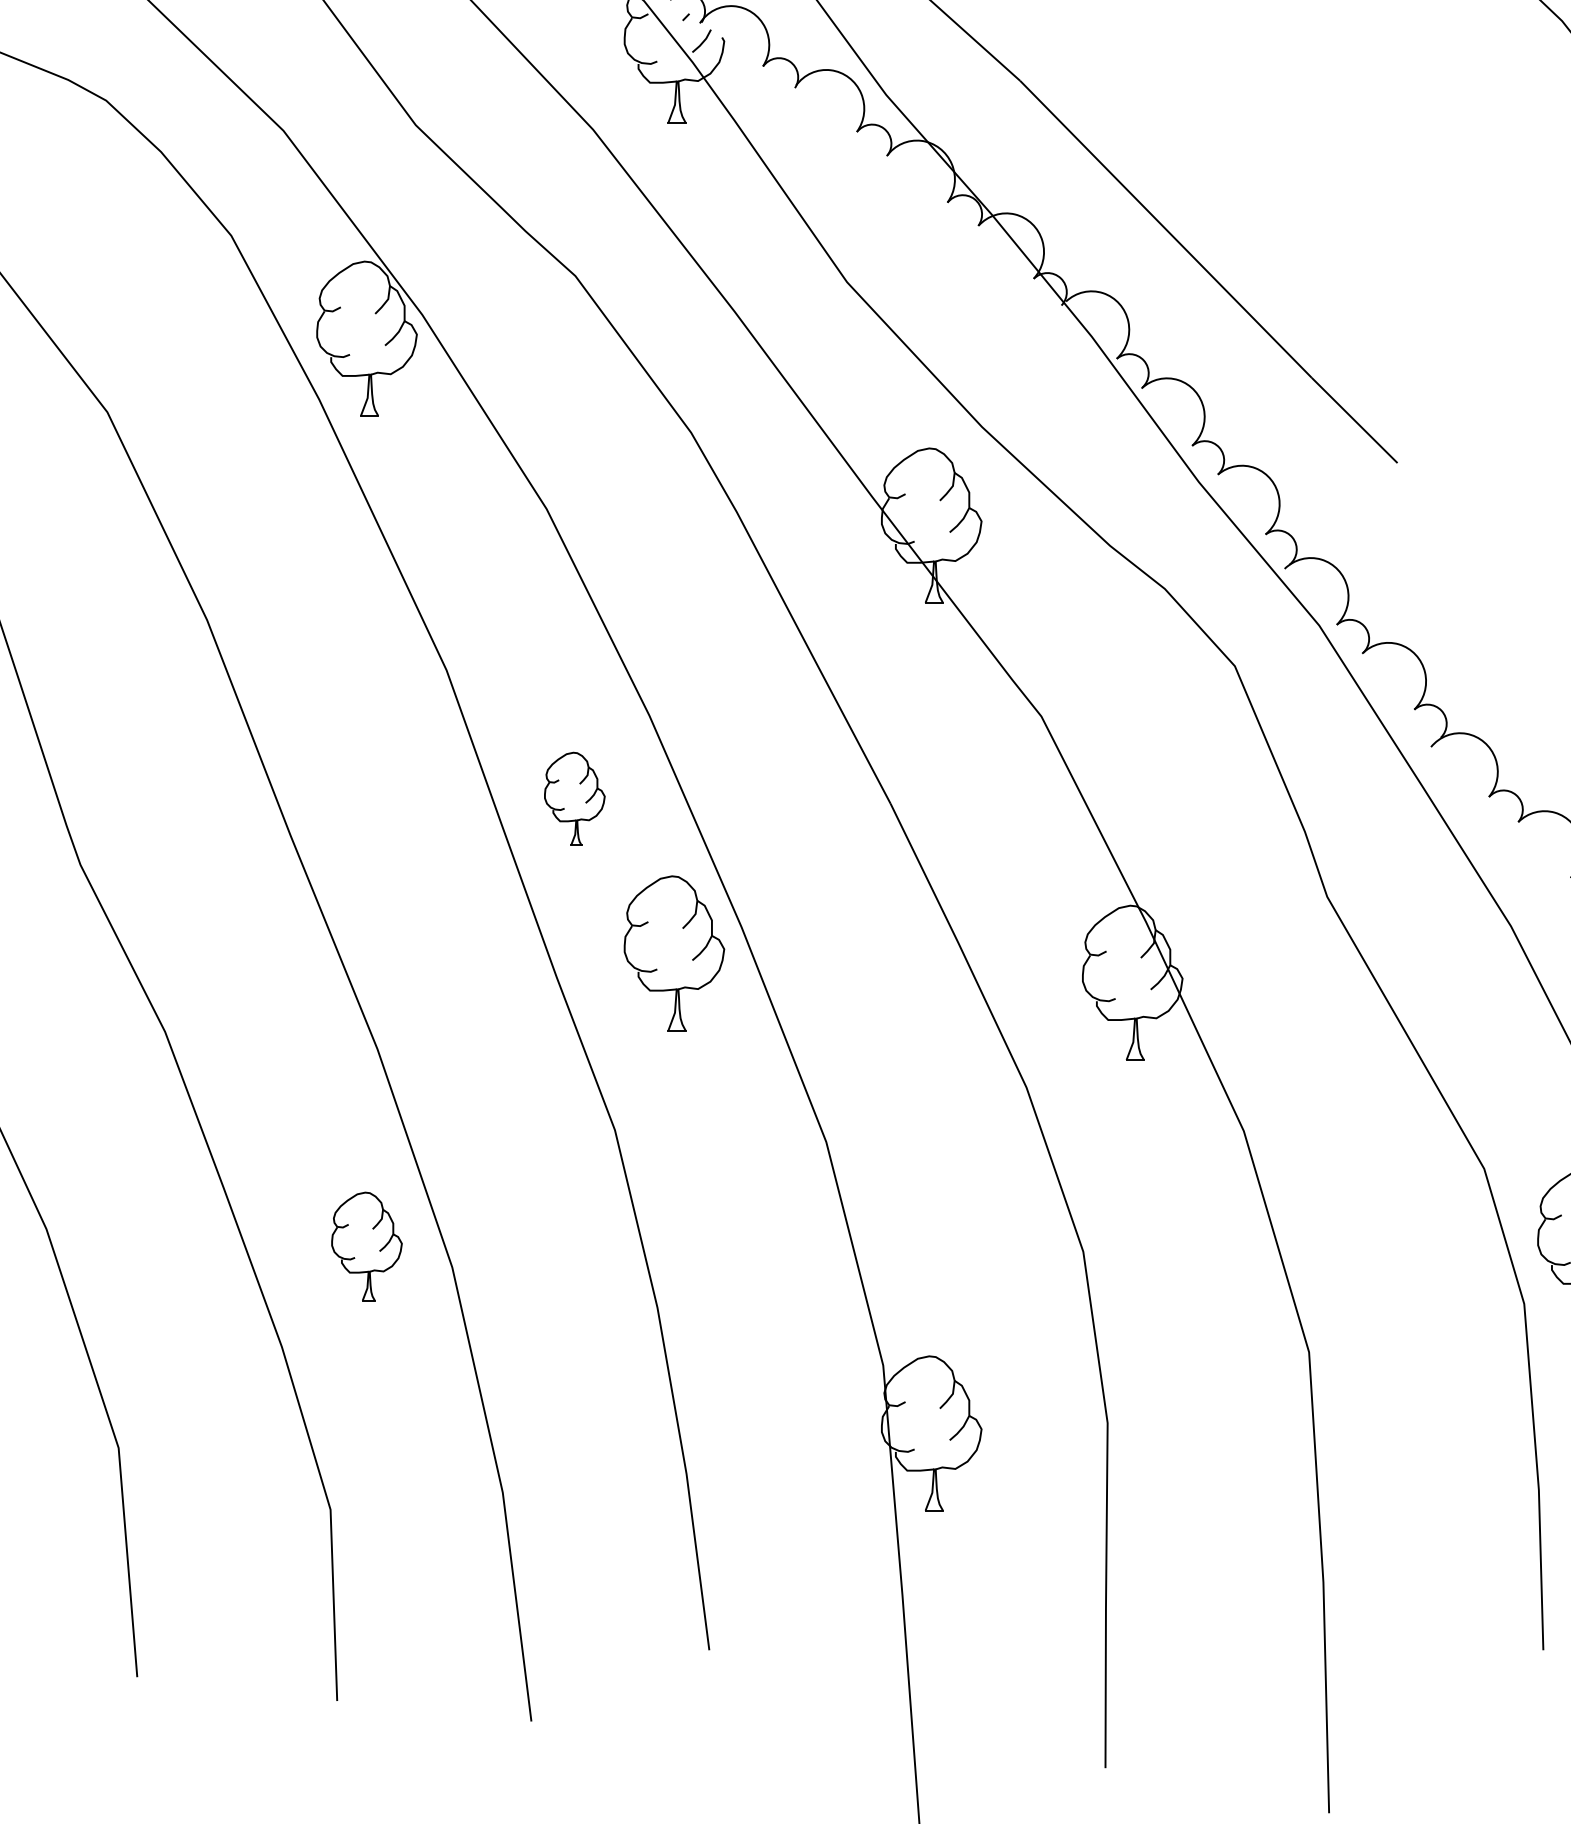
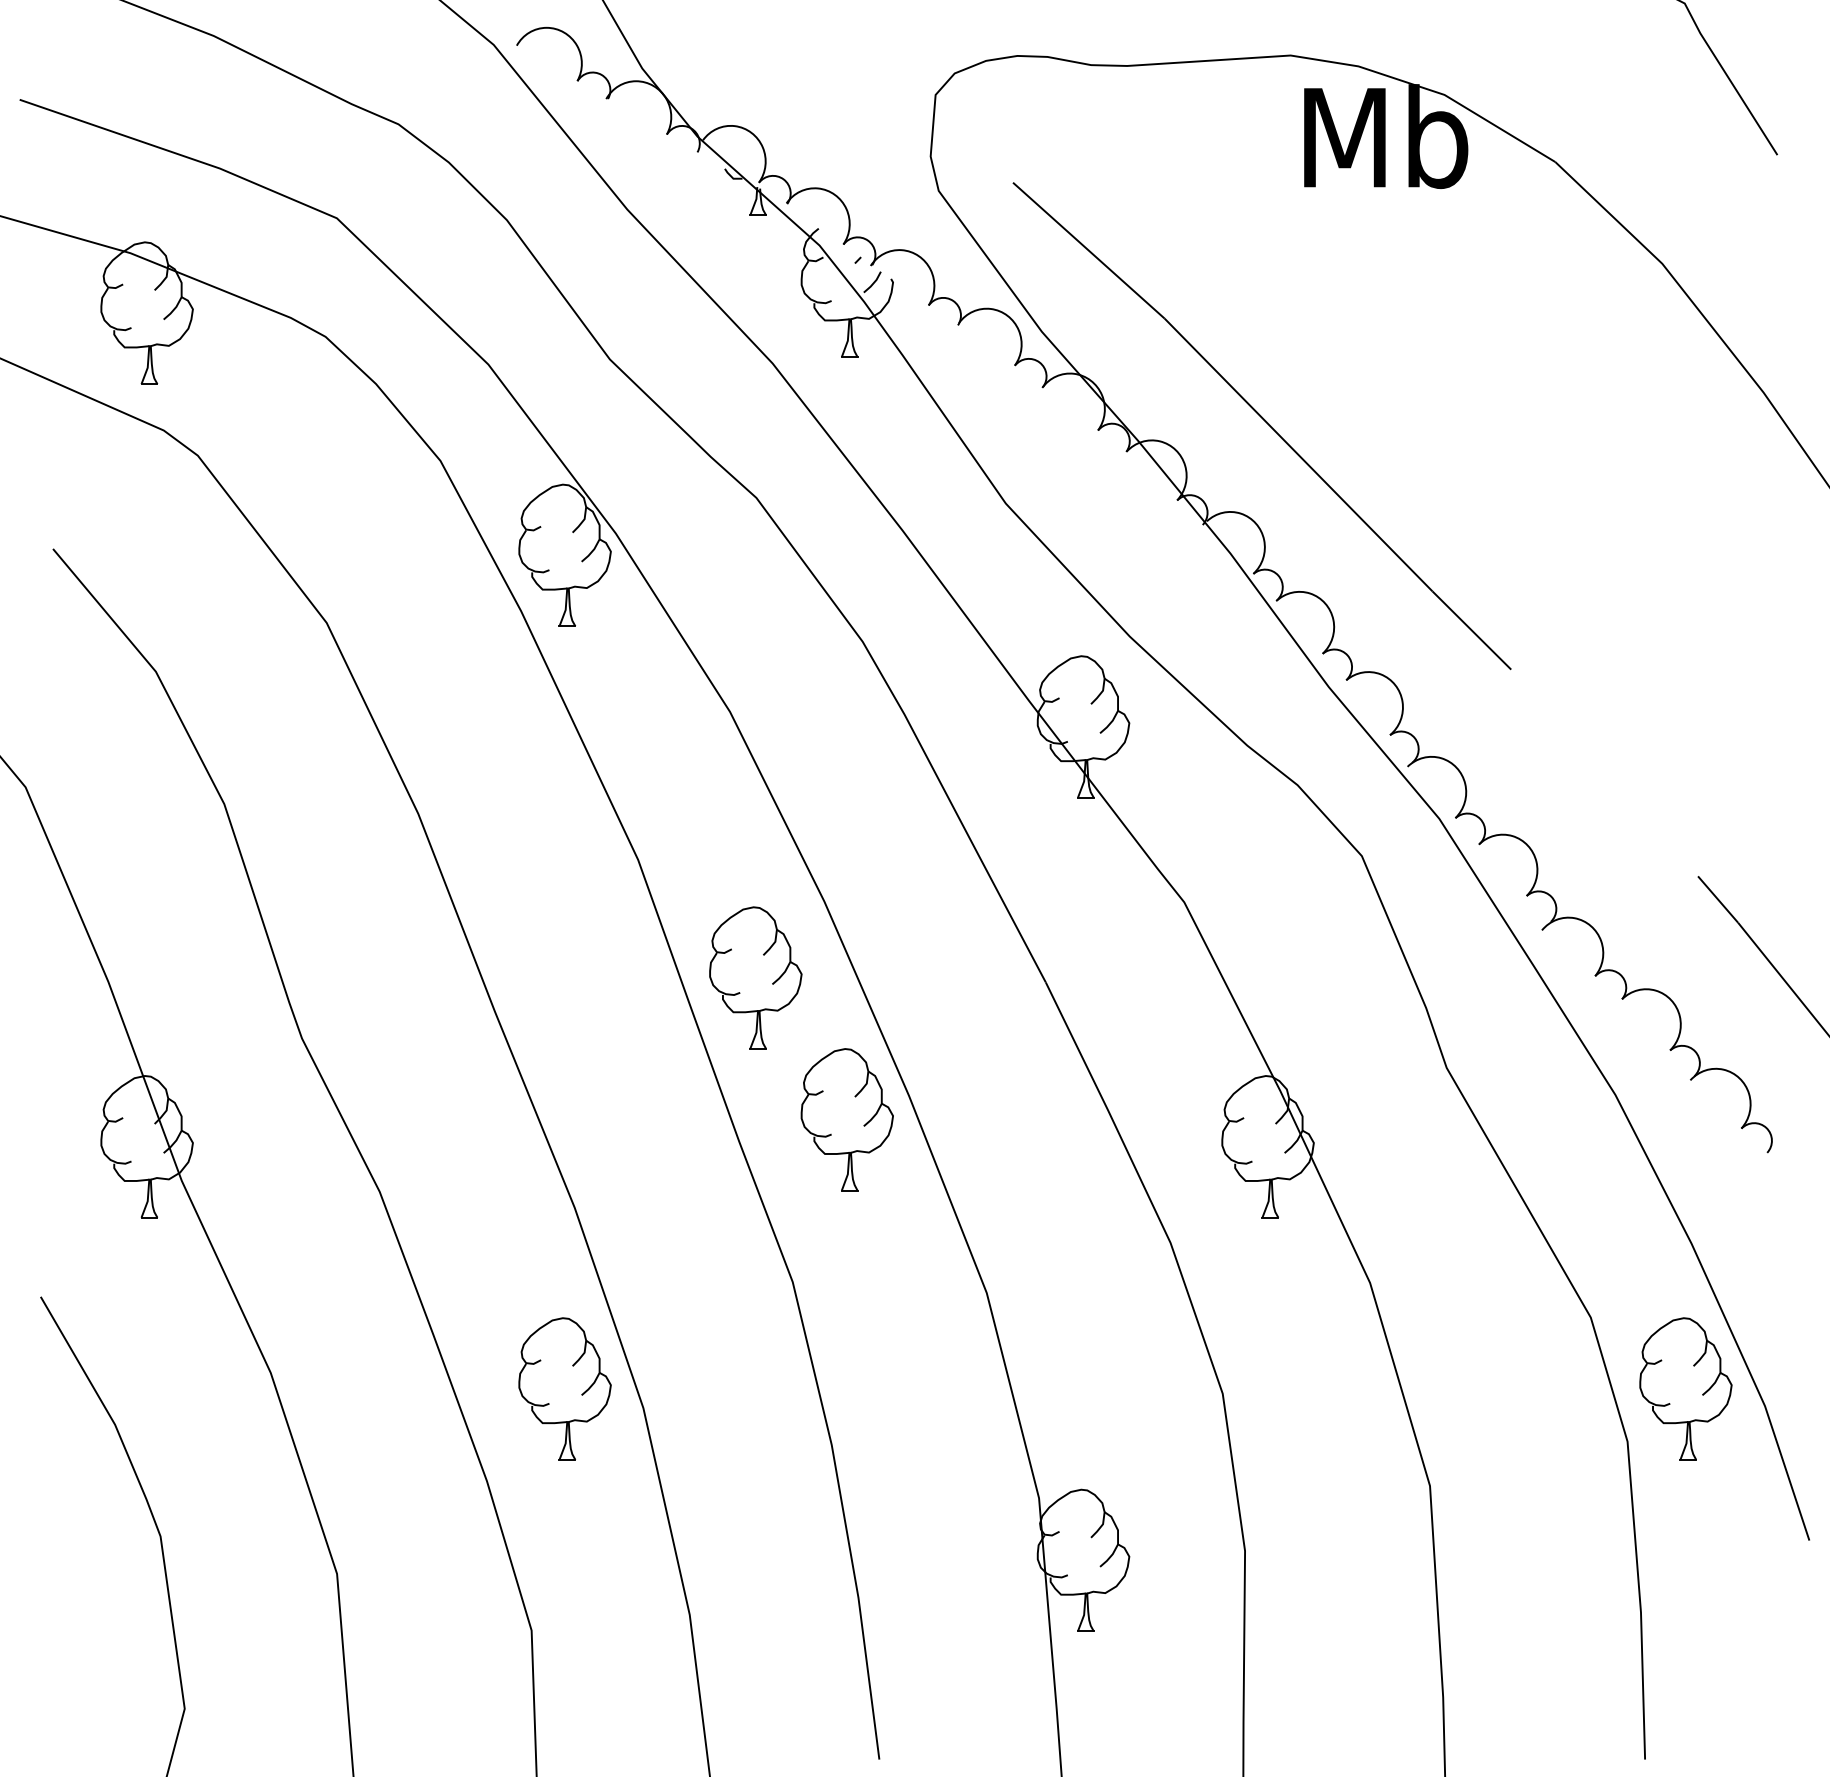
part: (574, 798) -> (755, 977), size x1.67
part: (366, 1246) -> (564, 1388), size x1.43

